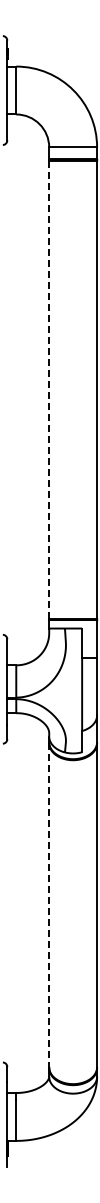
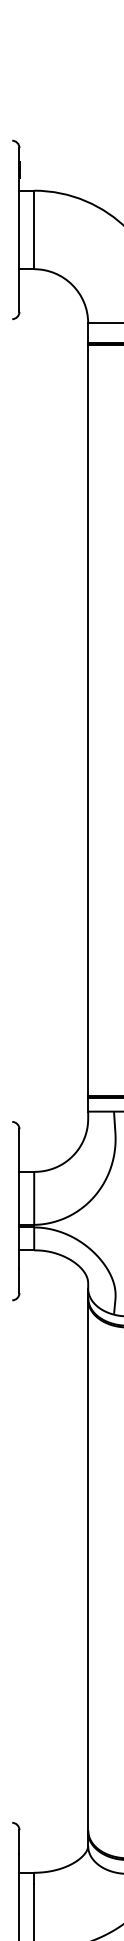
line: (49, 390) -> (88, 721), dashed -> solid
line: (49, 905) -> (88, 1565), dashed -> solid

